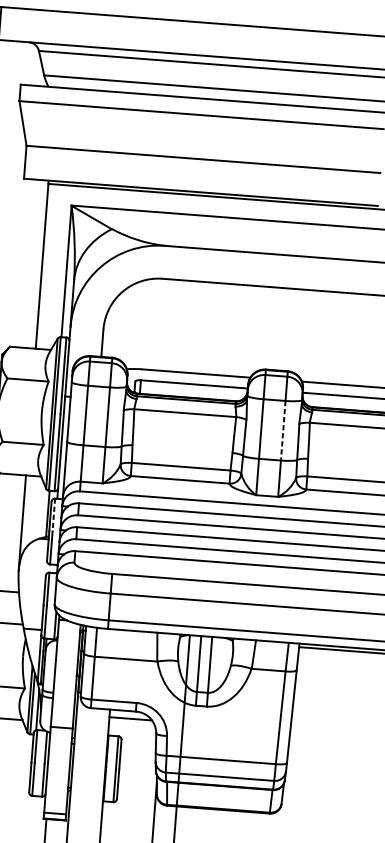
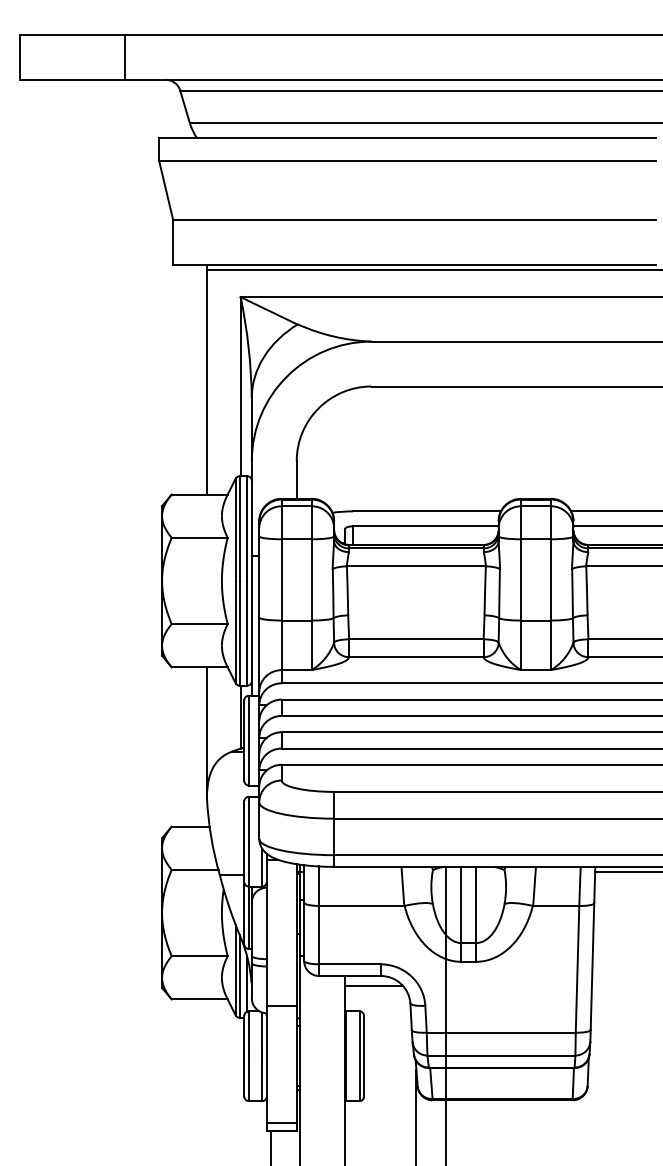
line: (283, 430) -> (551, 579), dashed -> solid
line: (53, 515) -> (248, 718), dashed -> solid

